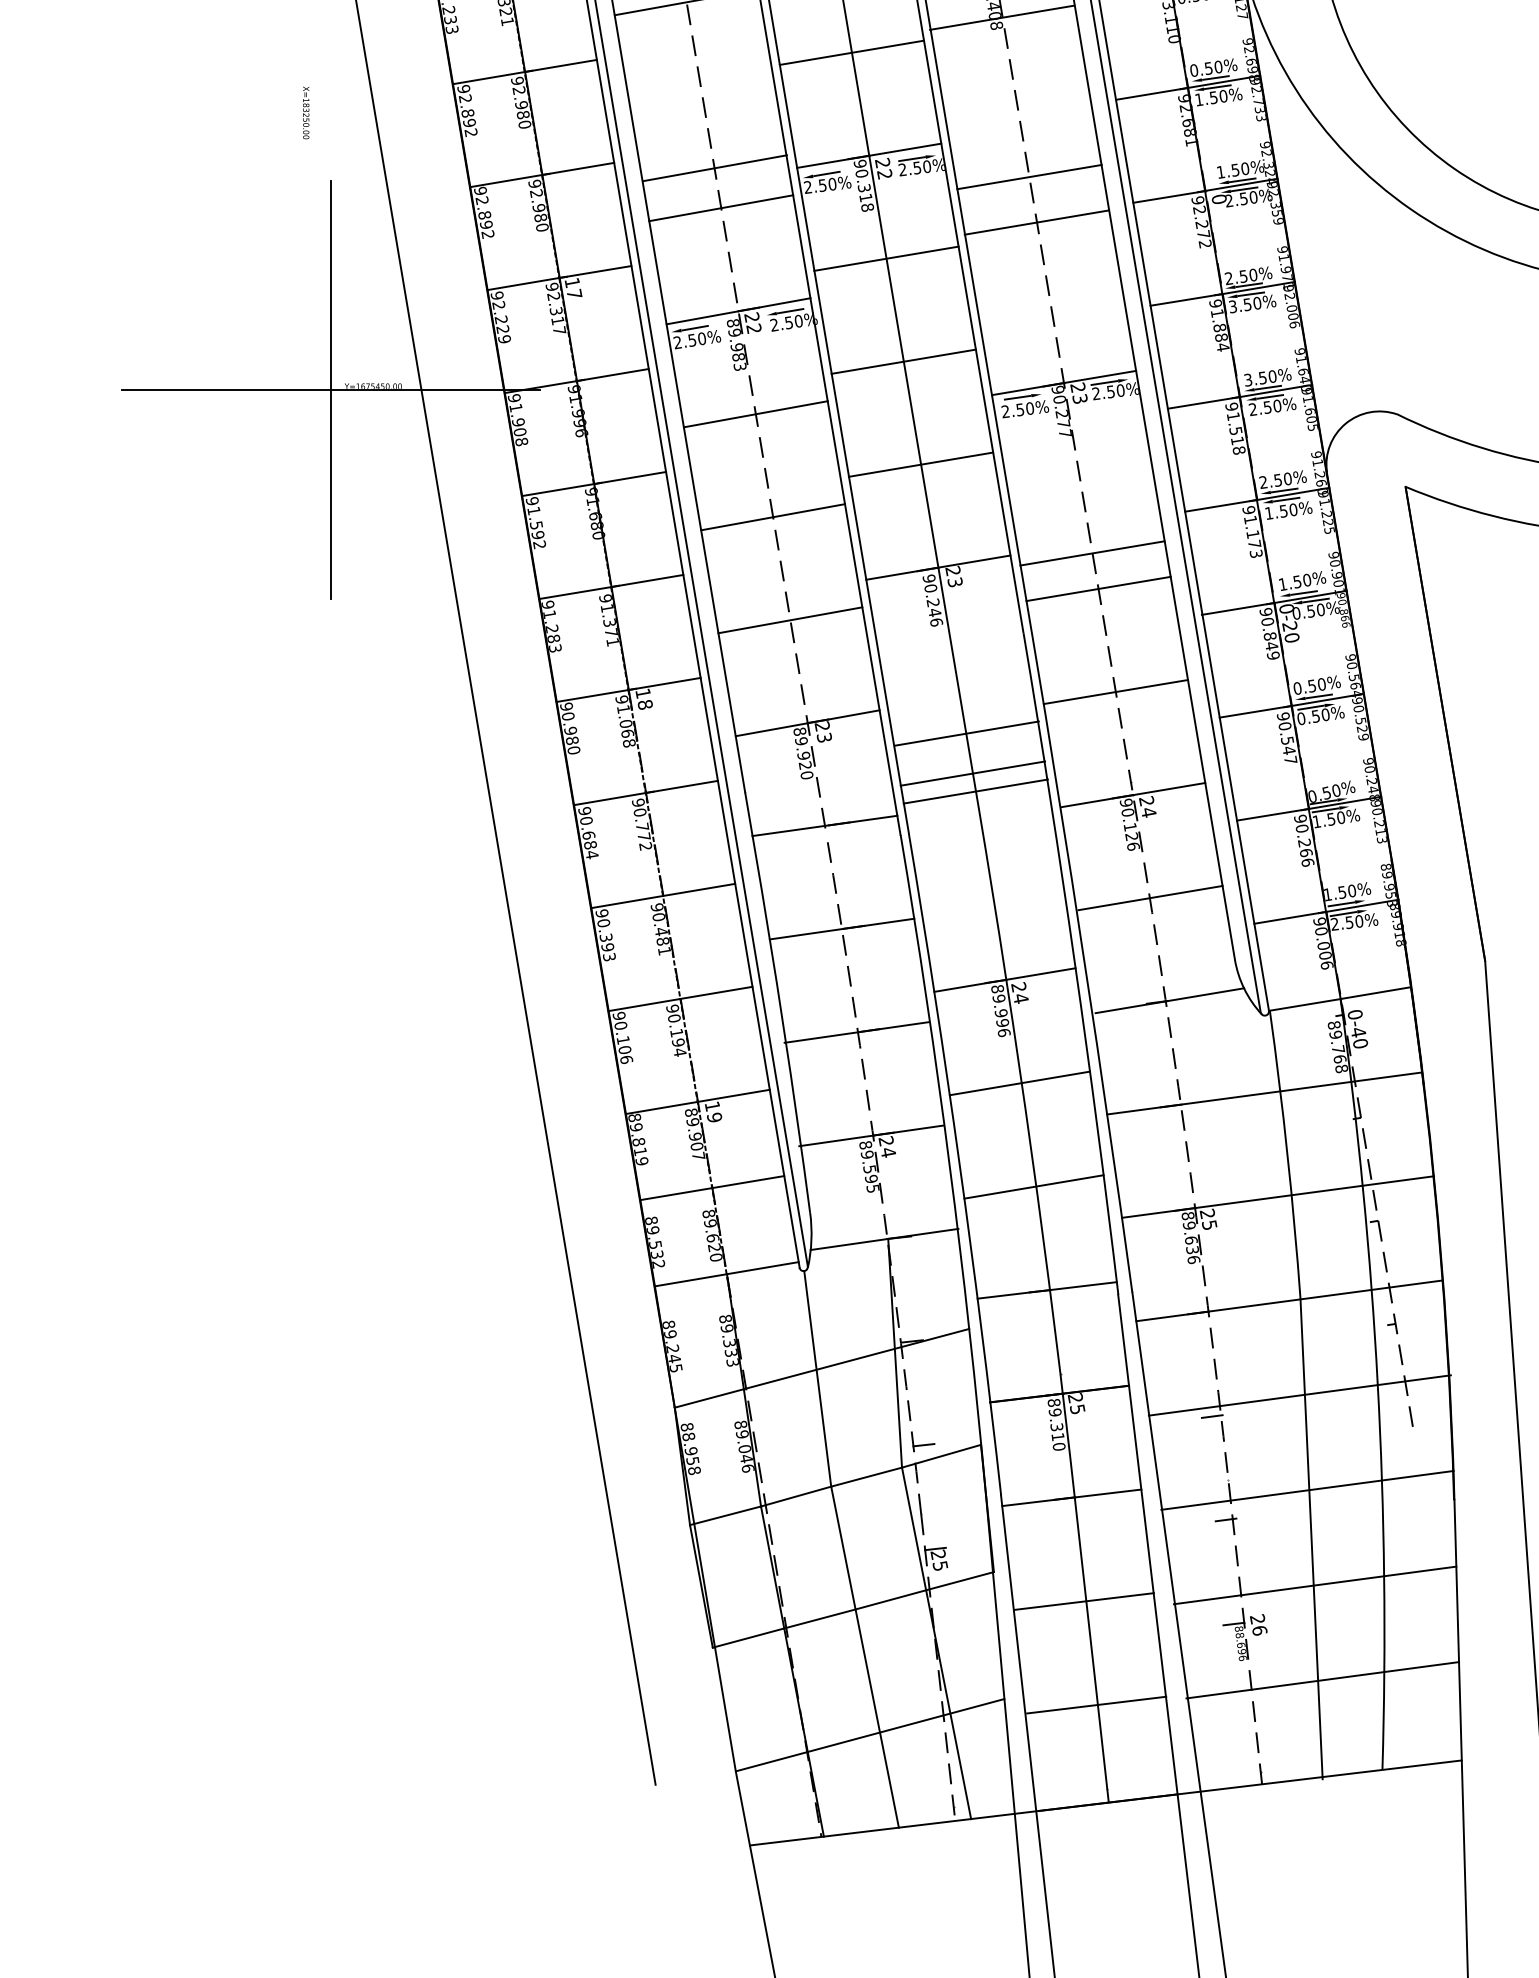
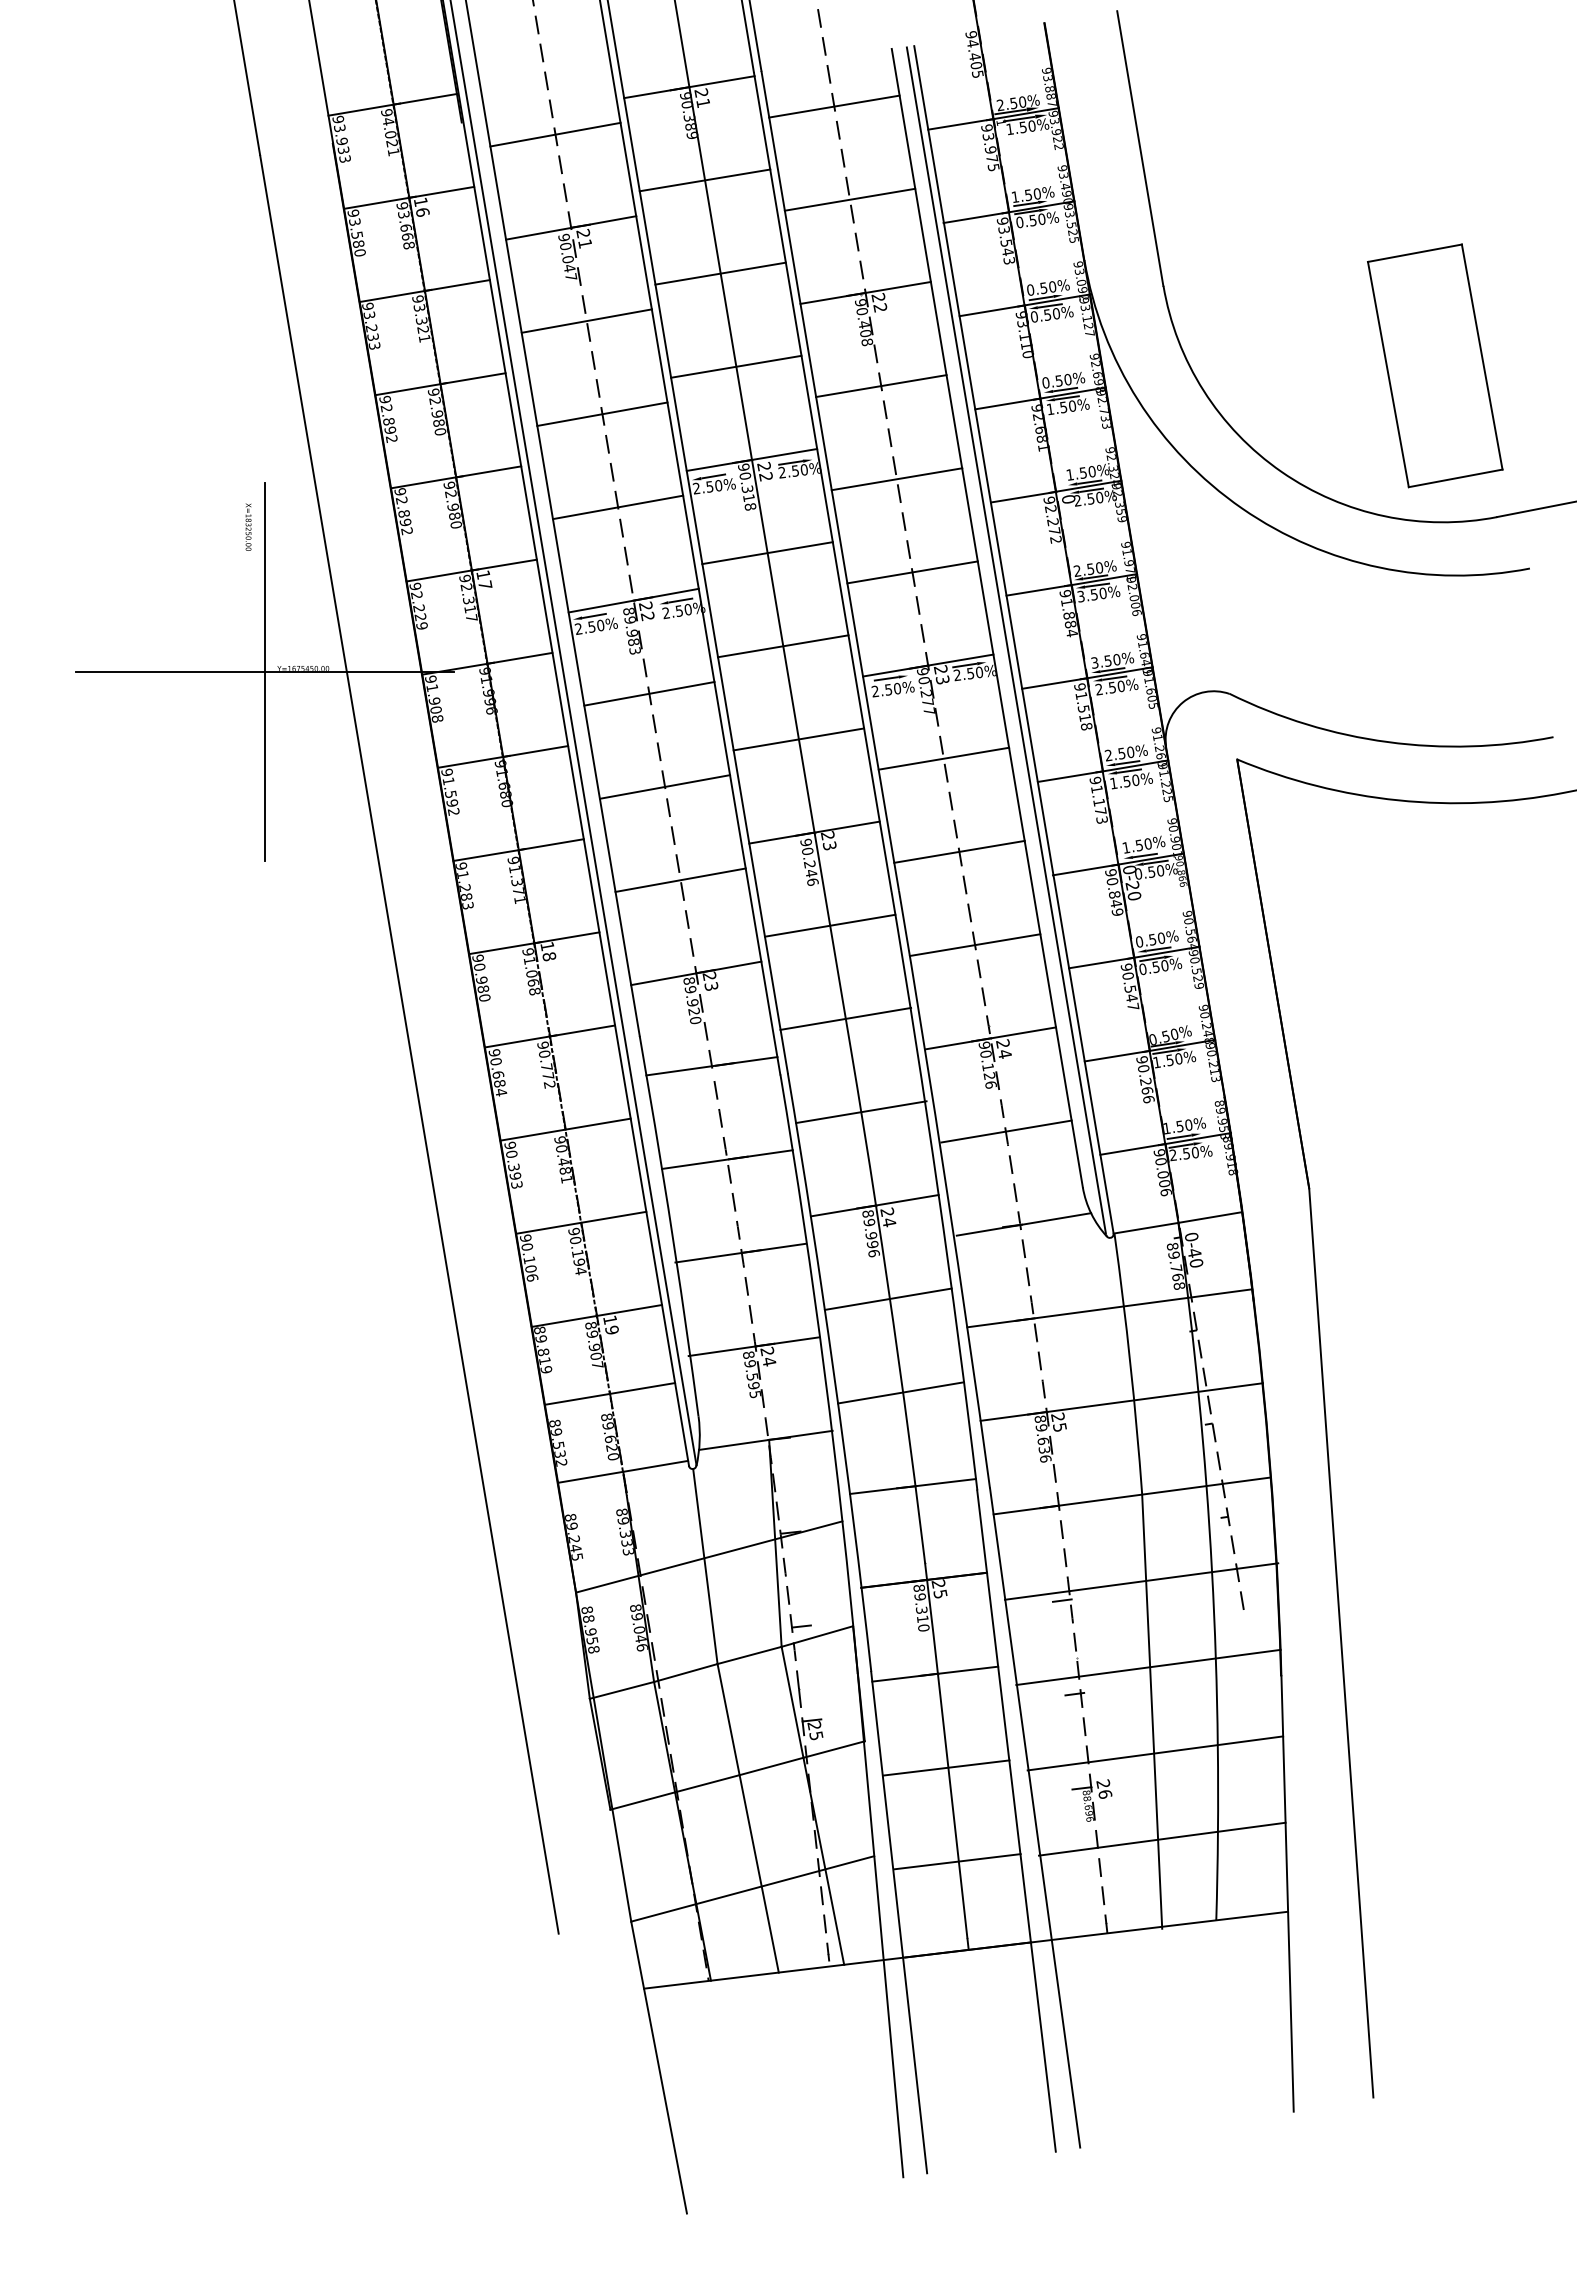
line: (1002, 18) -> (881, 386), moved
text: (306, 112) -> (248, 526), moved
line: (715, 167) -> (602, 413), moved
line: (1036, 222) -> (912, 572), moved
line: (1091, 553) -> (943, 758), moved
line: (967, 733) -> (830, 925), moved
line: (975, 791) -> (861, 1112), moved

